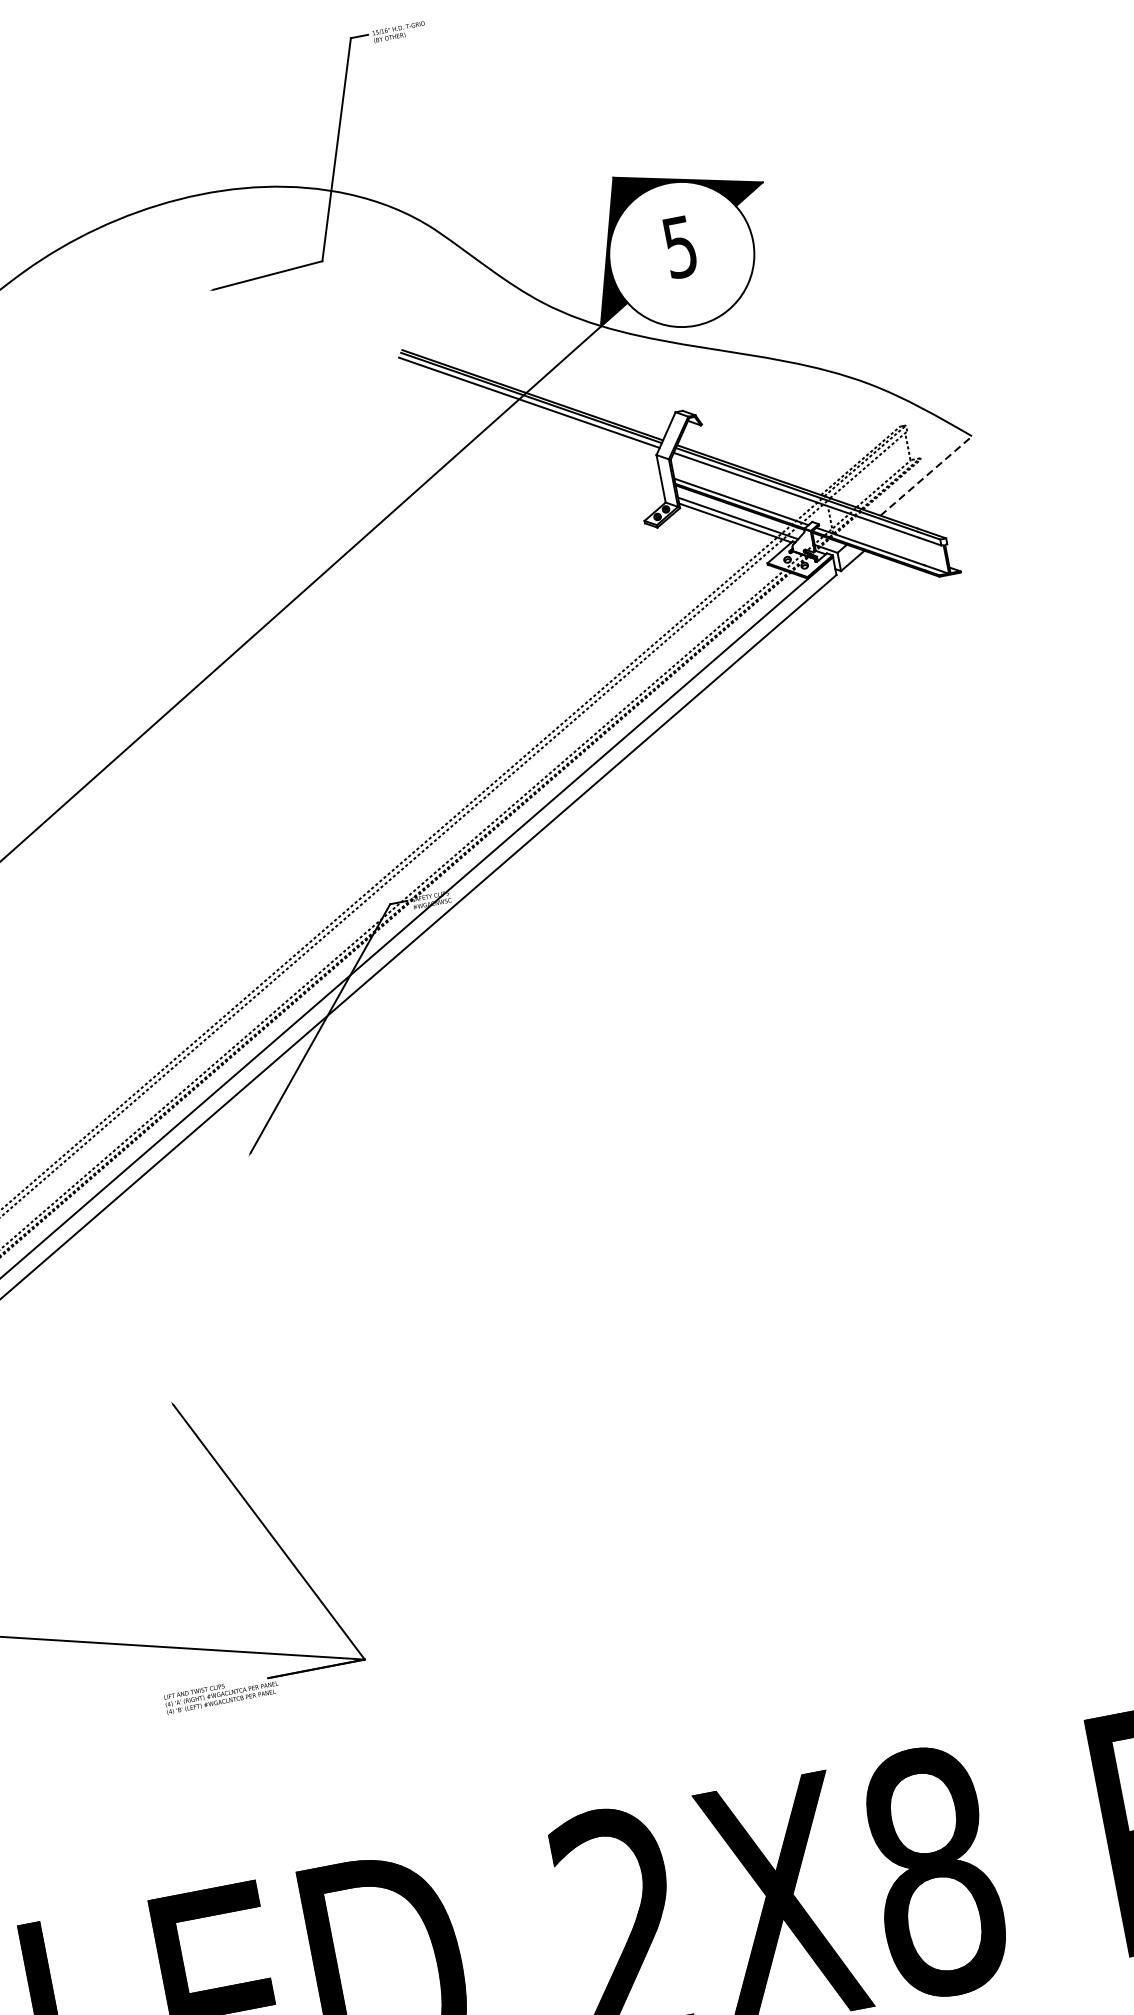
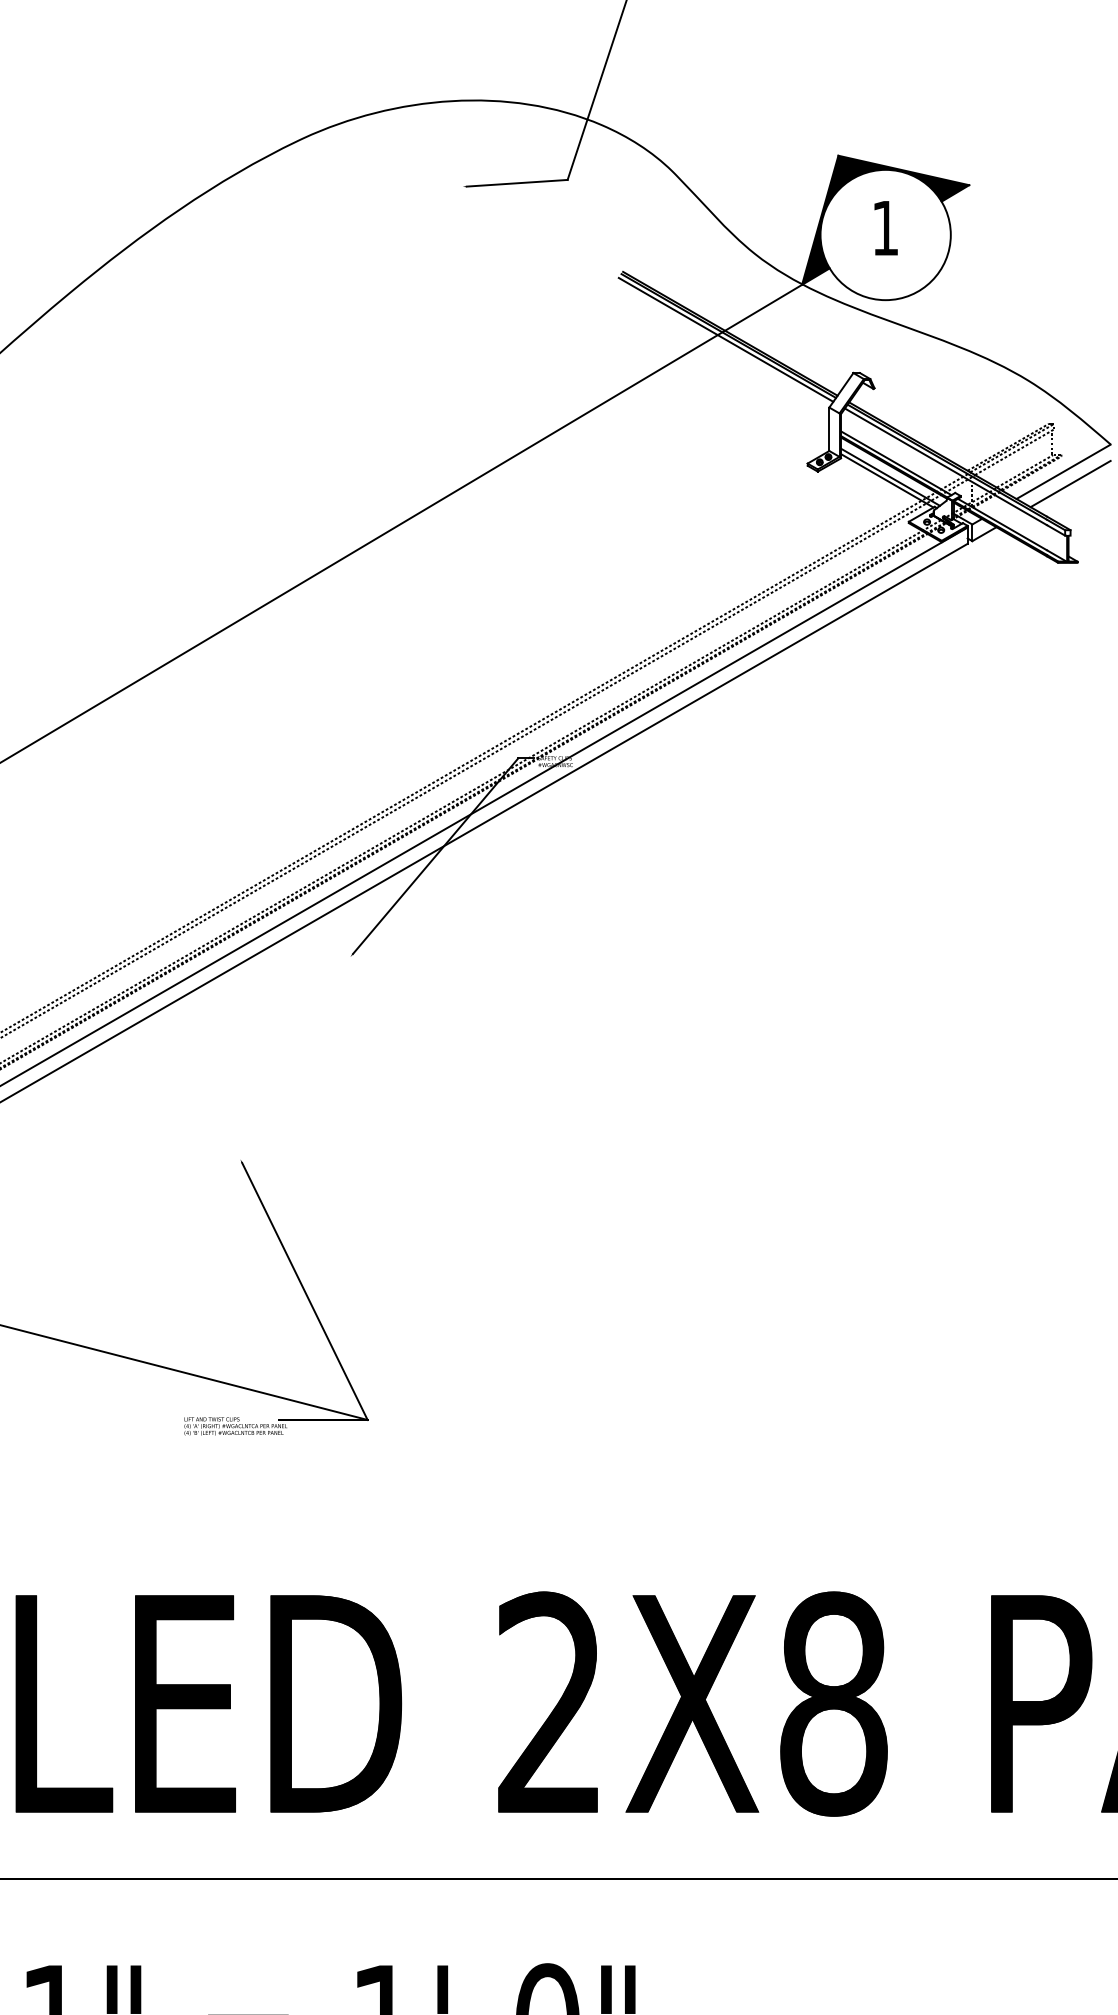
text: (679, 247) -> (884, 228), 5 -> 1
line: (927, 475) -> (1064, 471), dashed -> solid
line: (936, 487) -> (1070, 483), added

